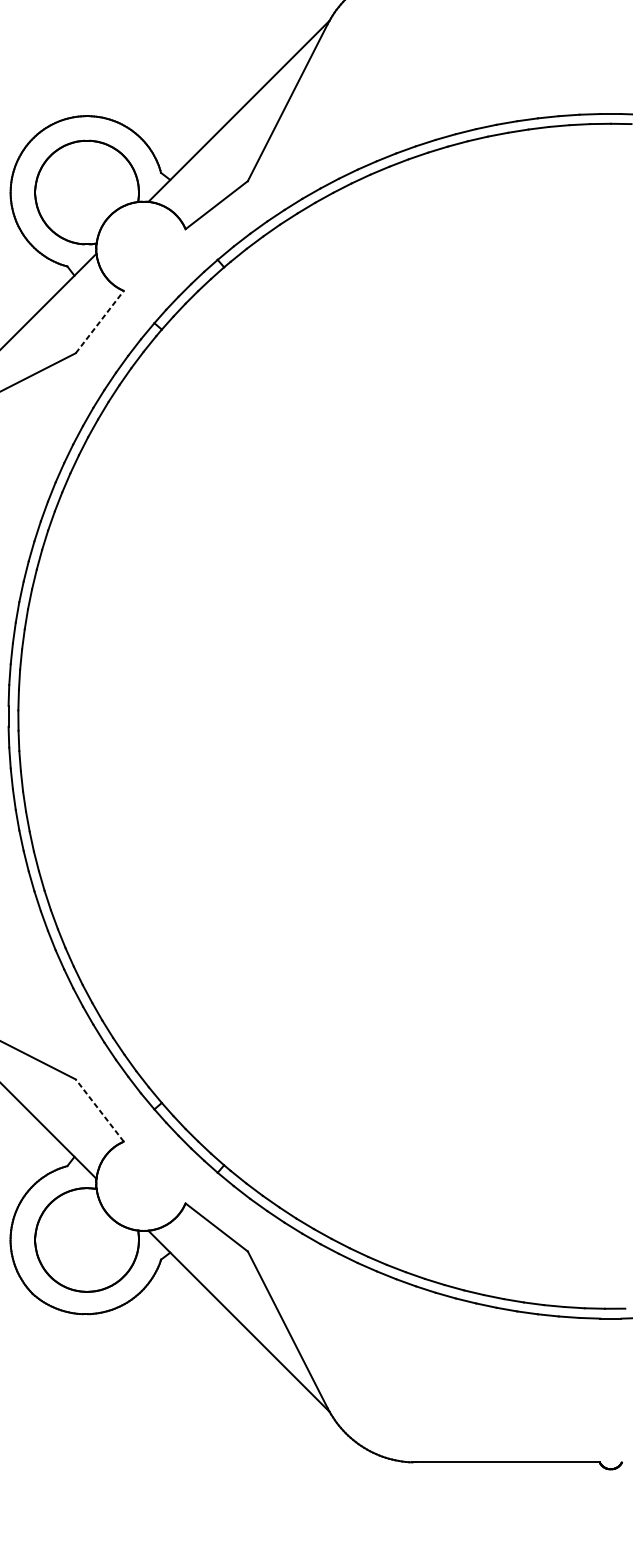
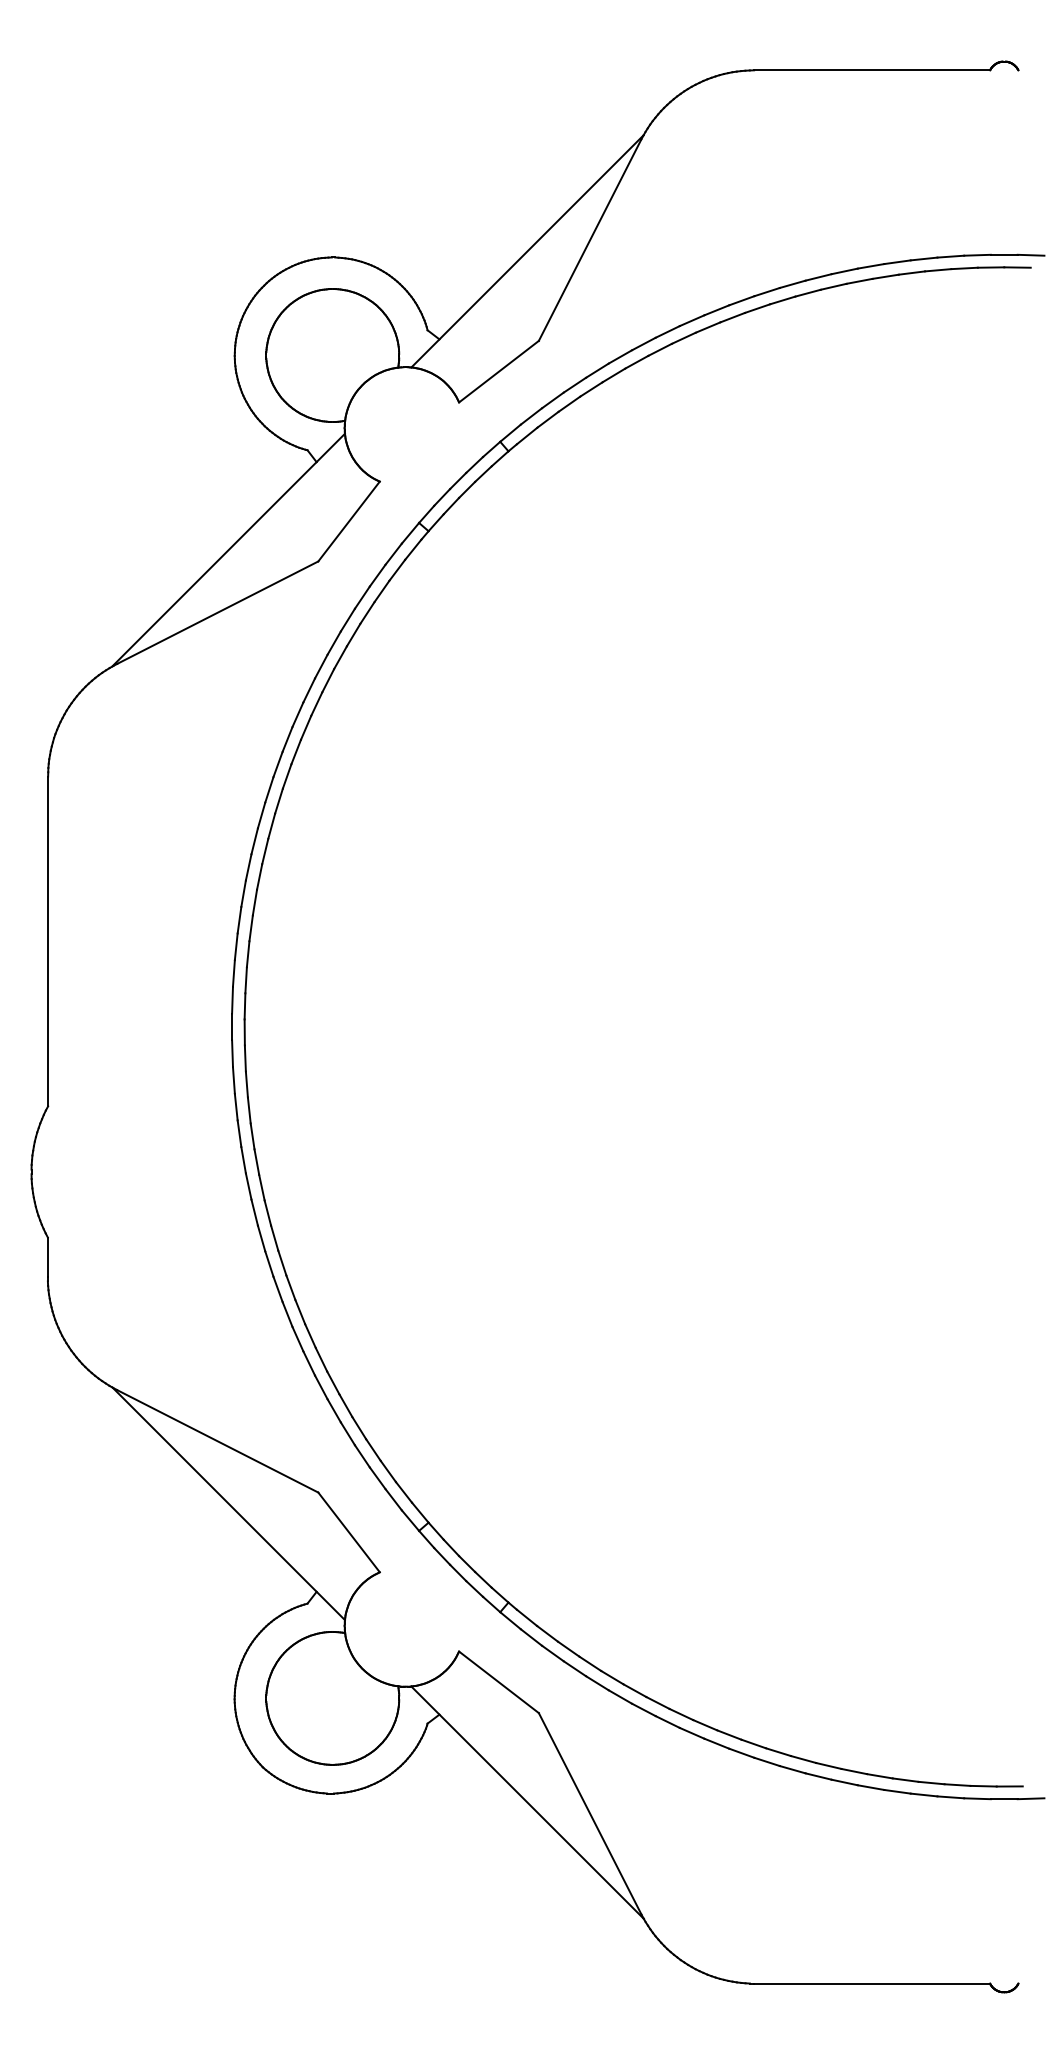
line: (100, 322) -> (349, 521), dashed -> solid
line: (99, 1110) -> (348, 1532), dashed -> solid

